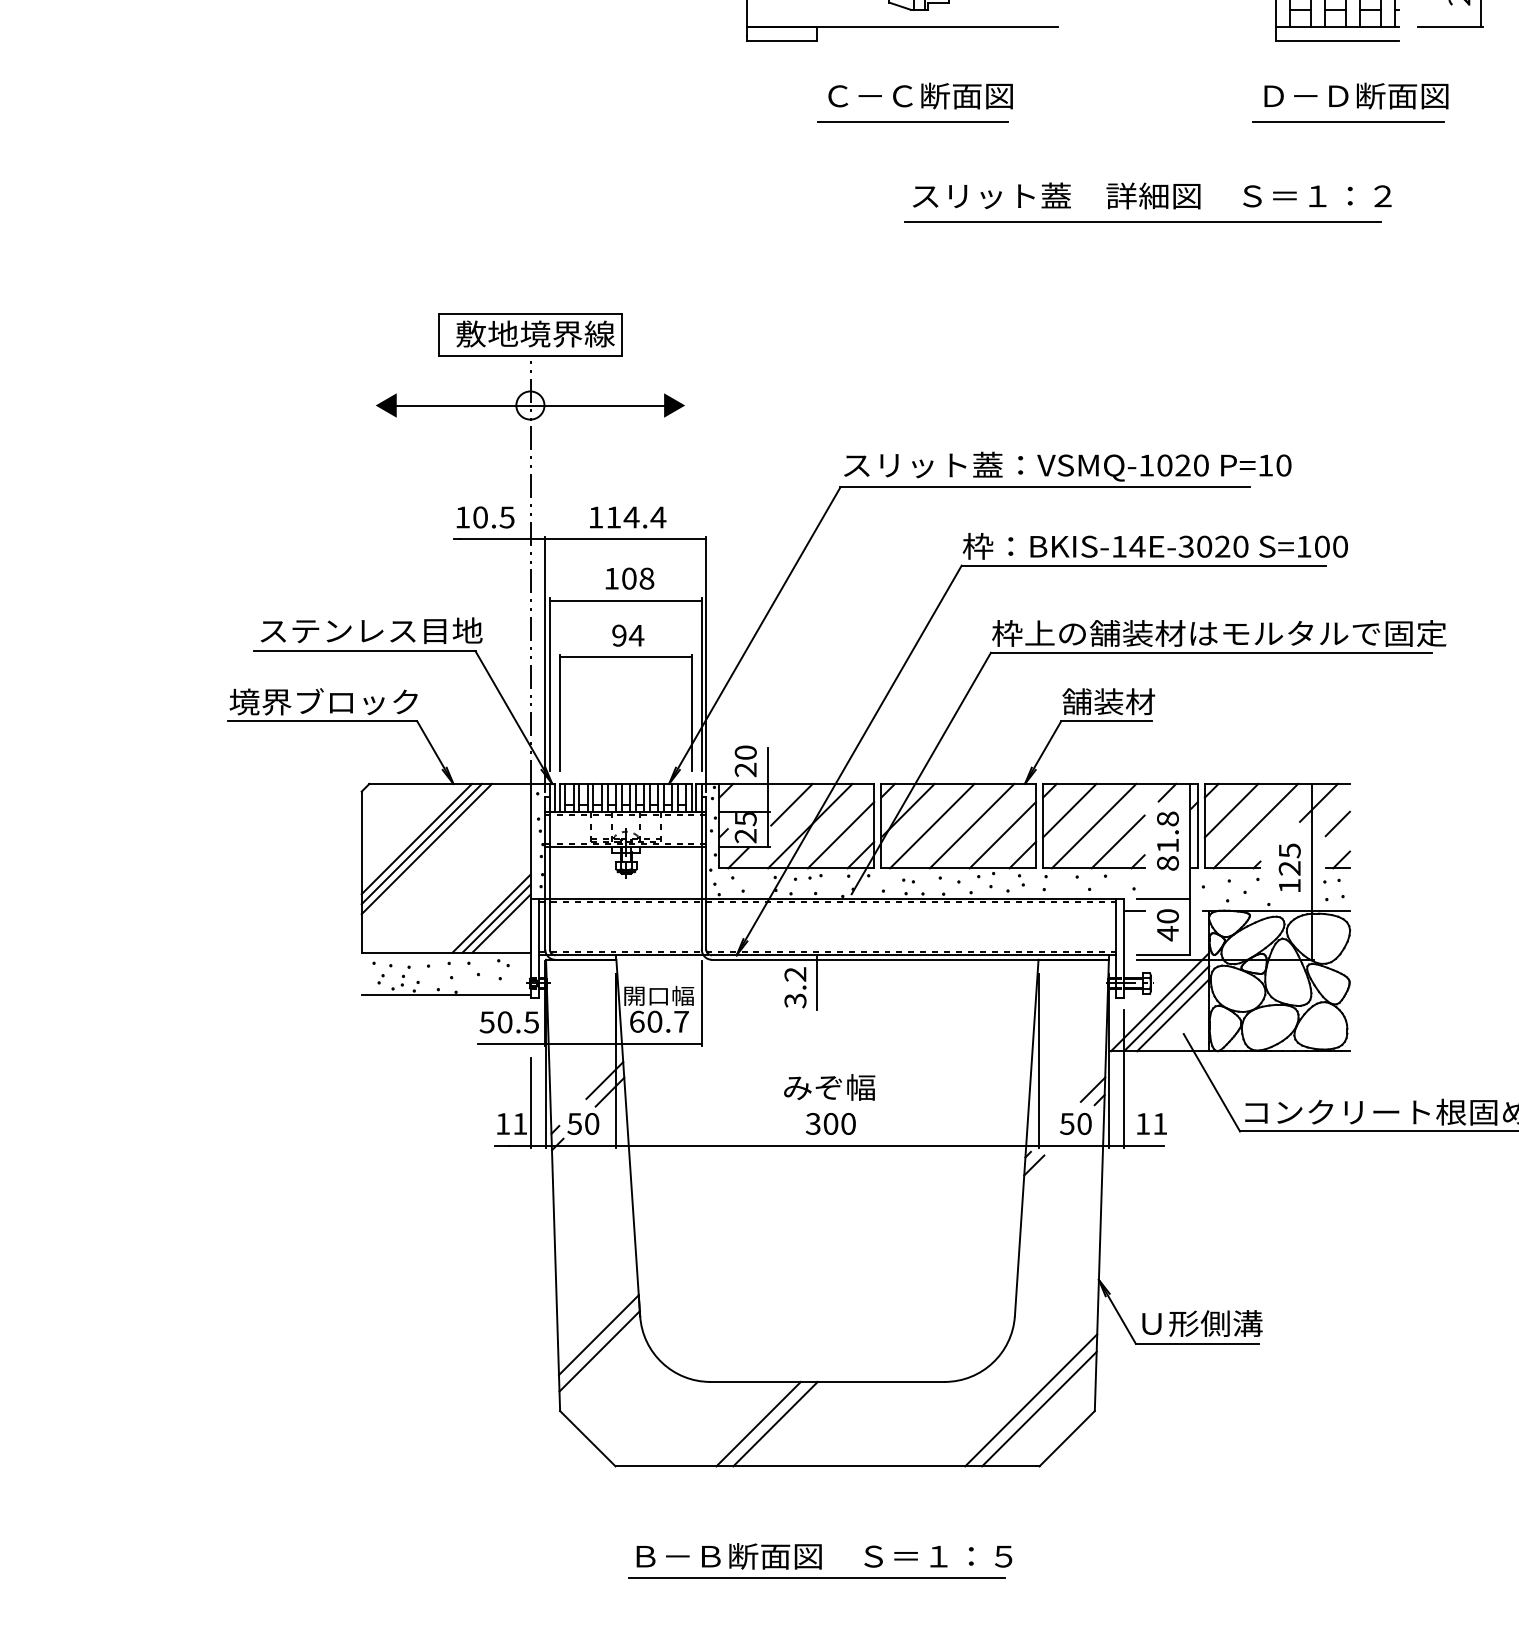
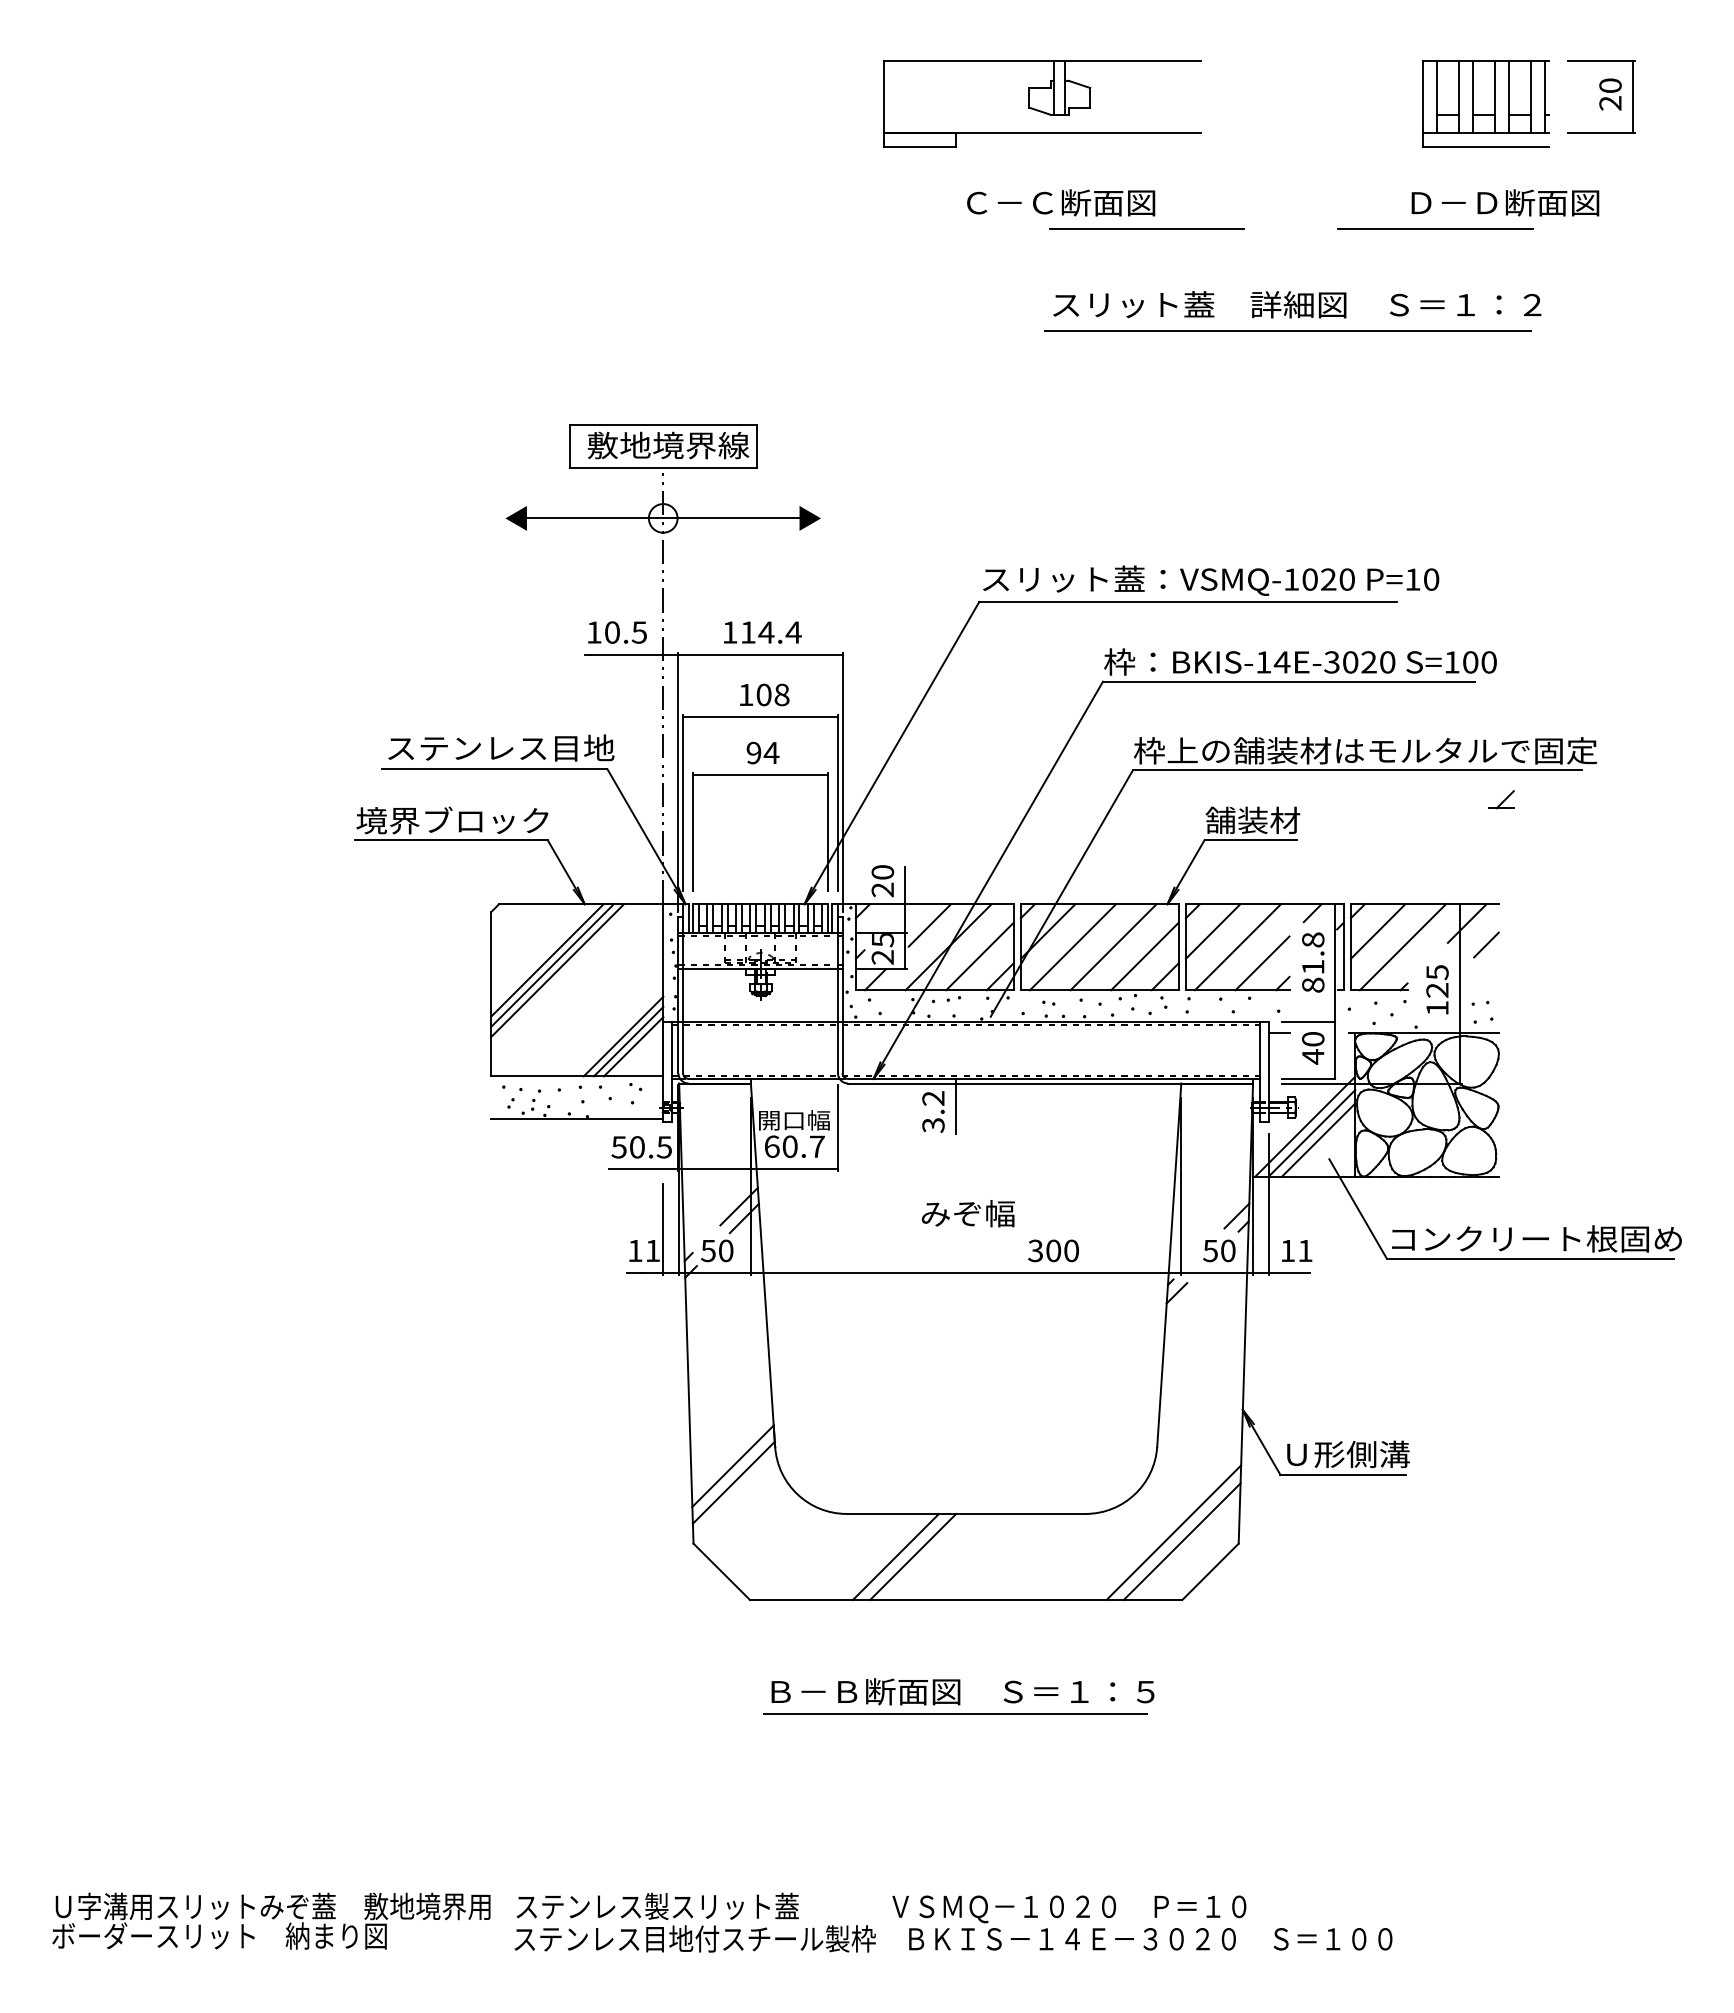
line: (912, 121) -> (1146, 228), moved
line: (1348, 121) -> (1435, 228), moved
part: (1337, 859) -> (1501, 799), moved
text: (830, 1123) -> (1053, 1250), moved

